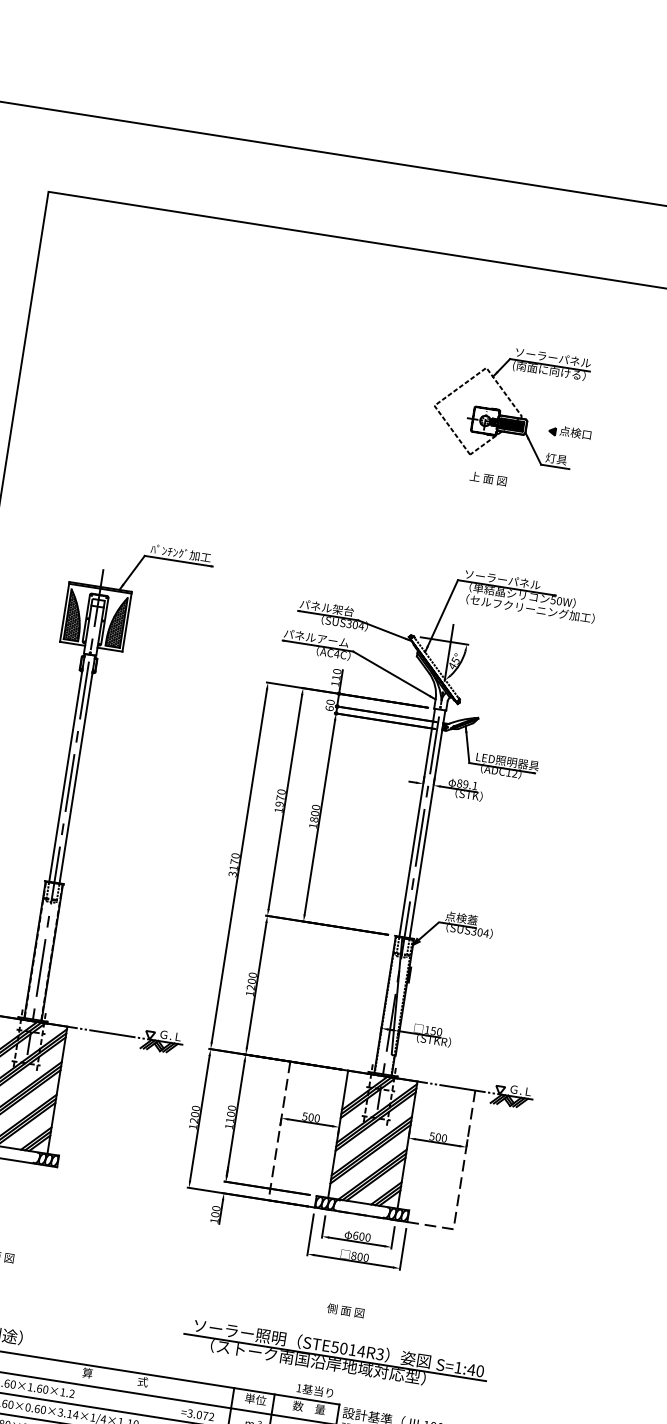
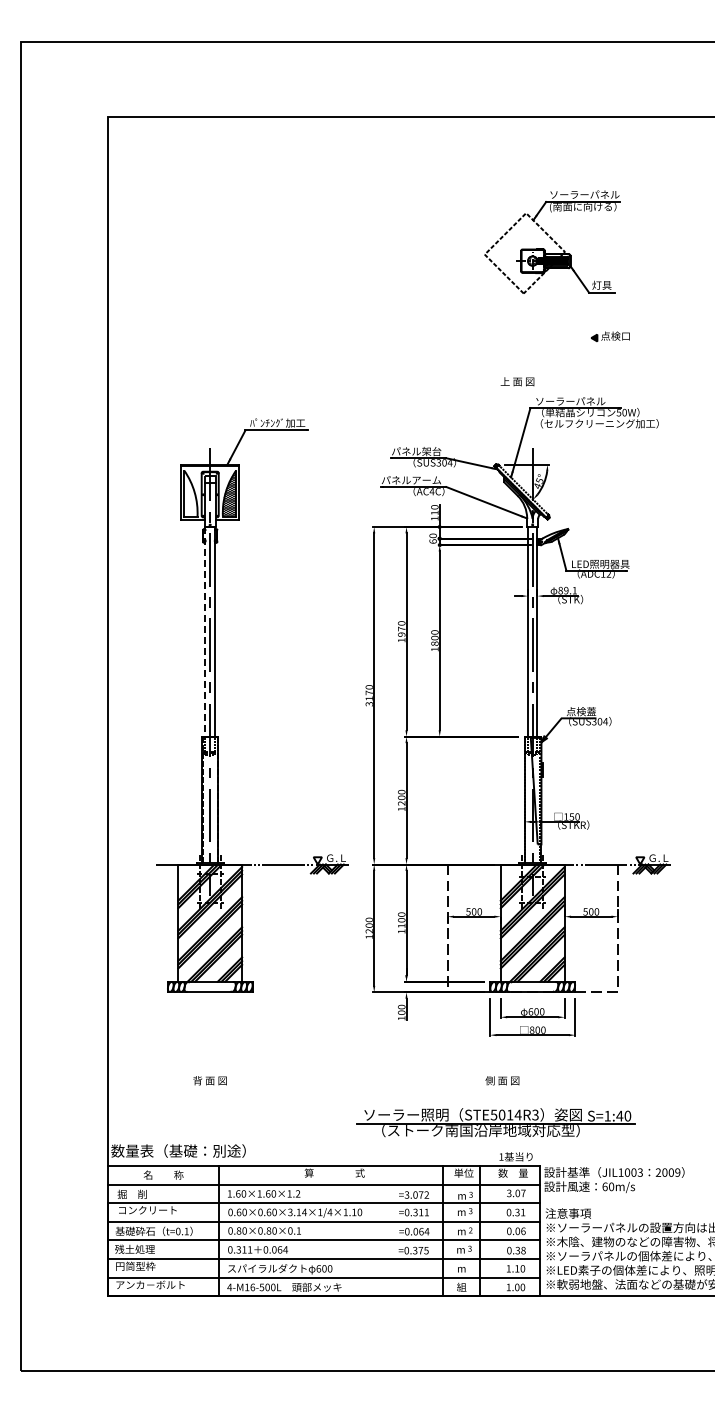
part: (570, 432) -> (610, 336), moved
text: (488, 478) -> (517, 381), moved
hatch: (74, 615) -> (190, 493), removed
line: (67, 767) -> (205, 631), solid -> dashed
text: (345, 1310) -> (502, 1080), moved
part: (335, 1355) -> (495, 1122), moved

